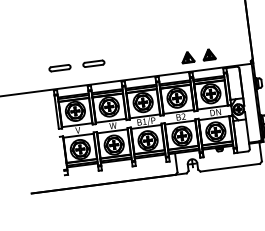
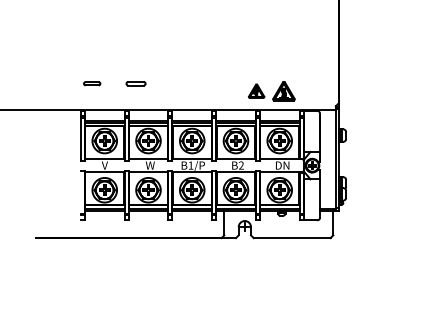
part: (208, 54) -> (283, 90), size x1.4
part: (93, 63) -> (135, 83), size x0.7
part: (59, 68) -> (91, 83), size x0.6

